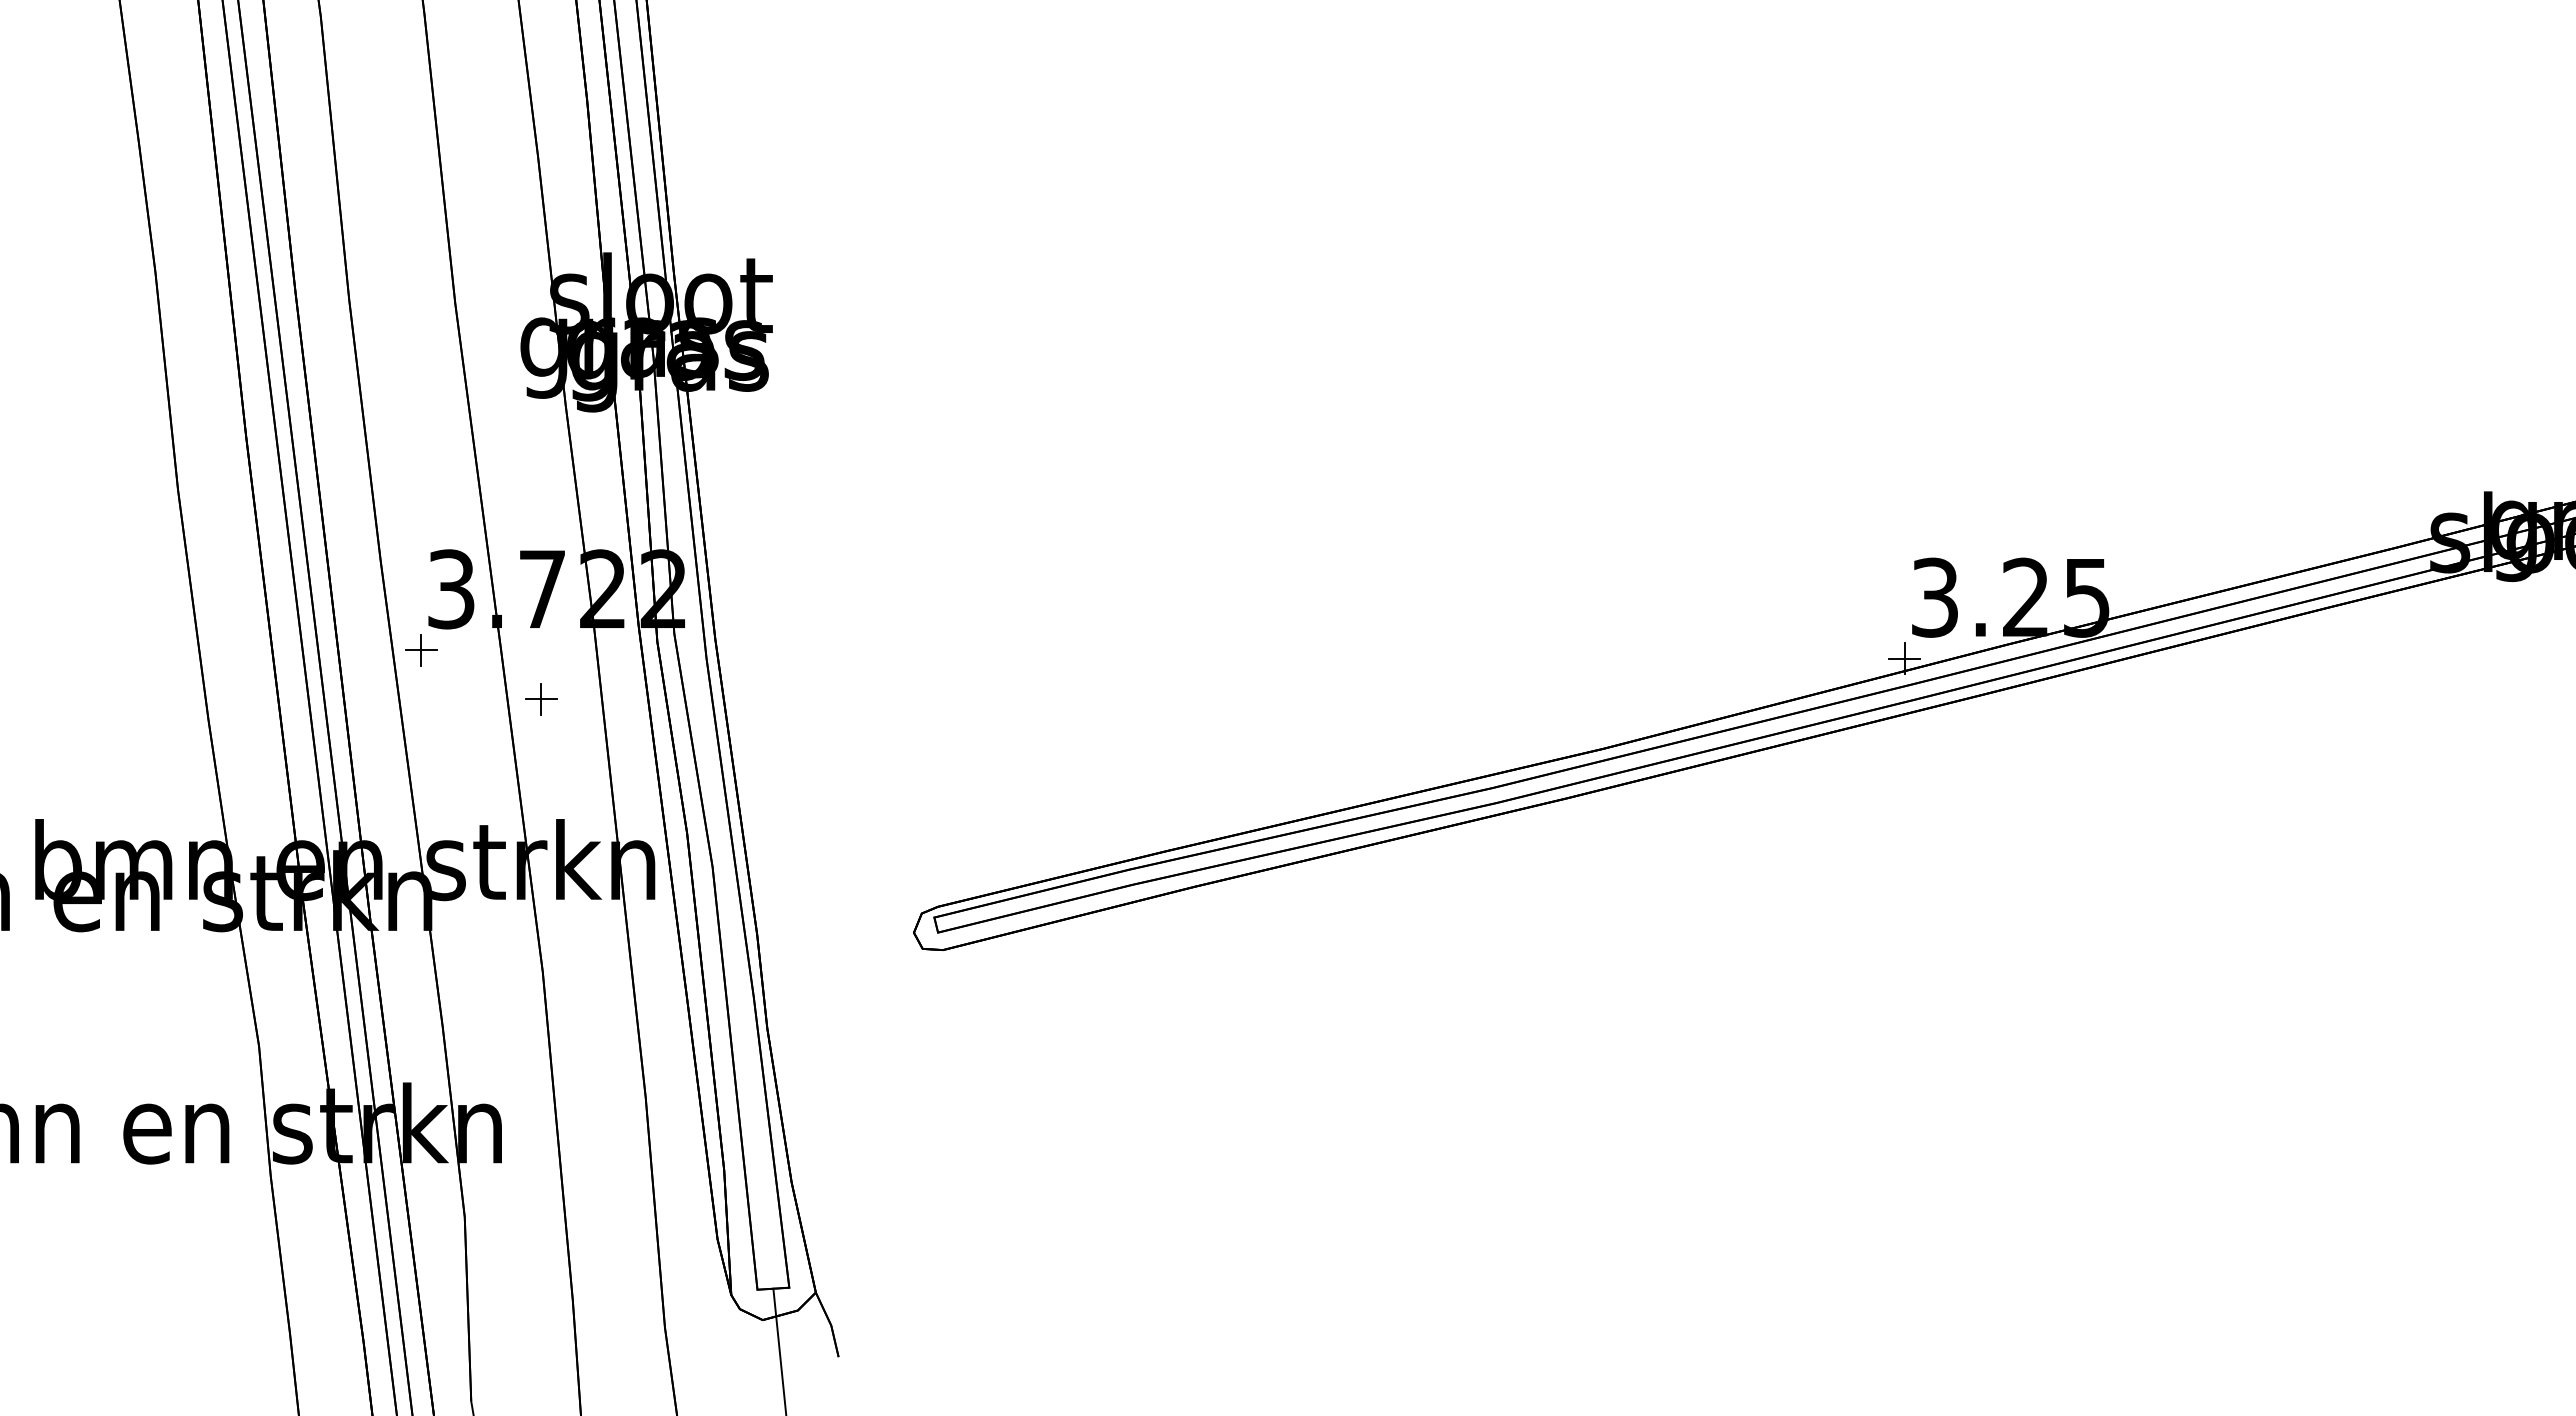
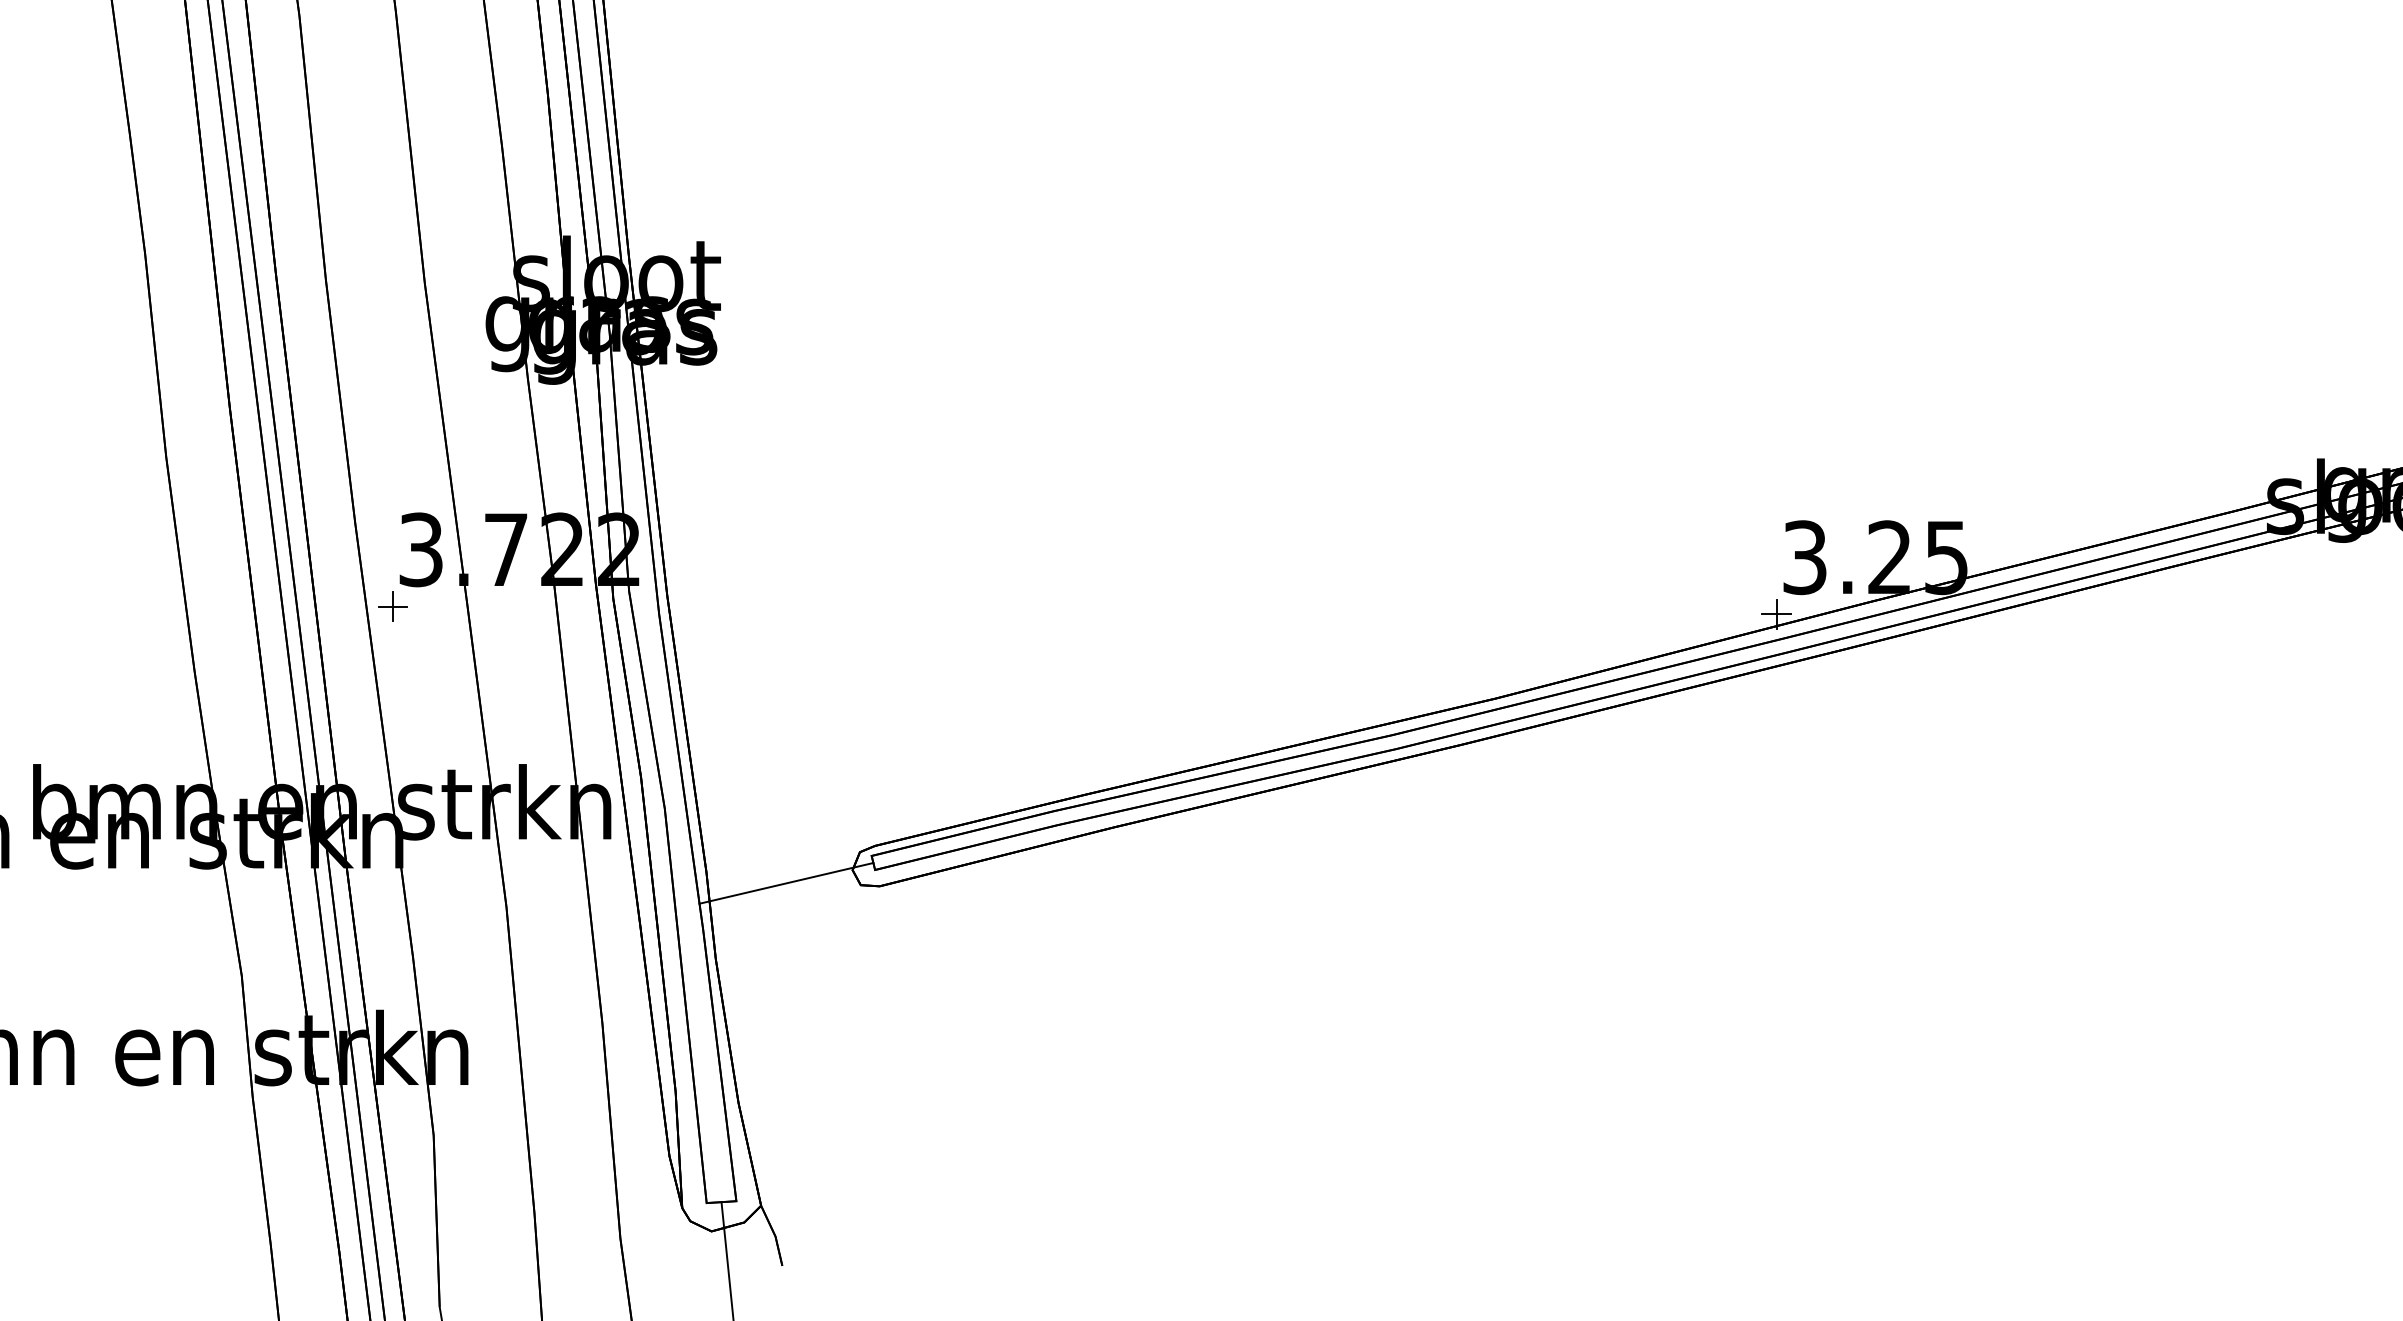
part: (541, 699) -> (505, 652), removed
line: (842, 946) -> (785, 882), added

